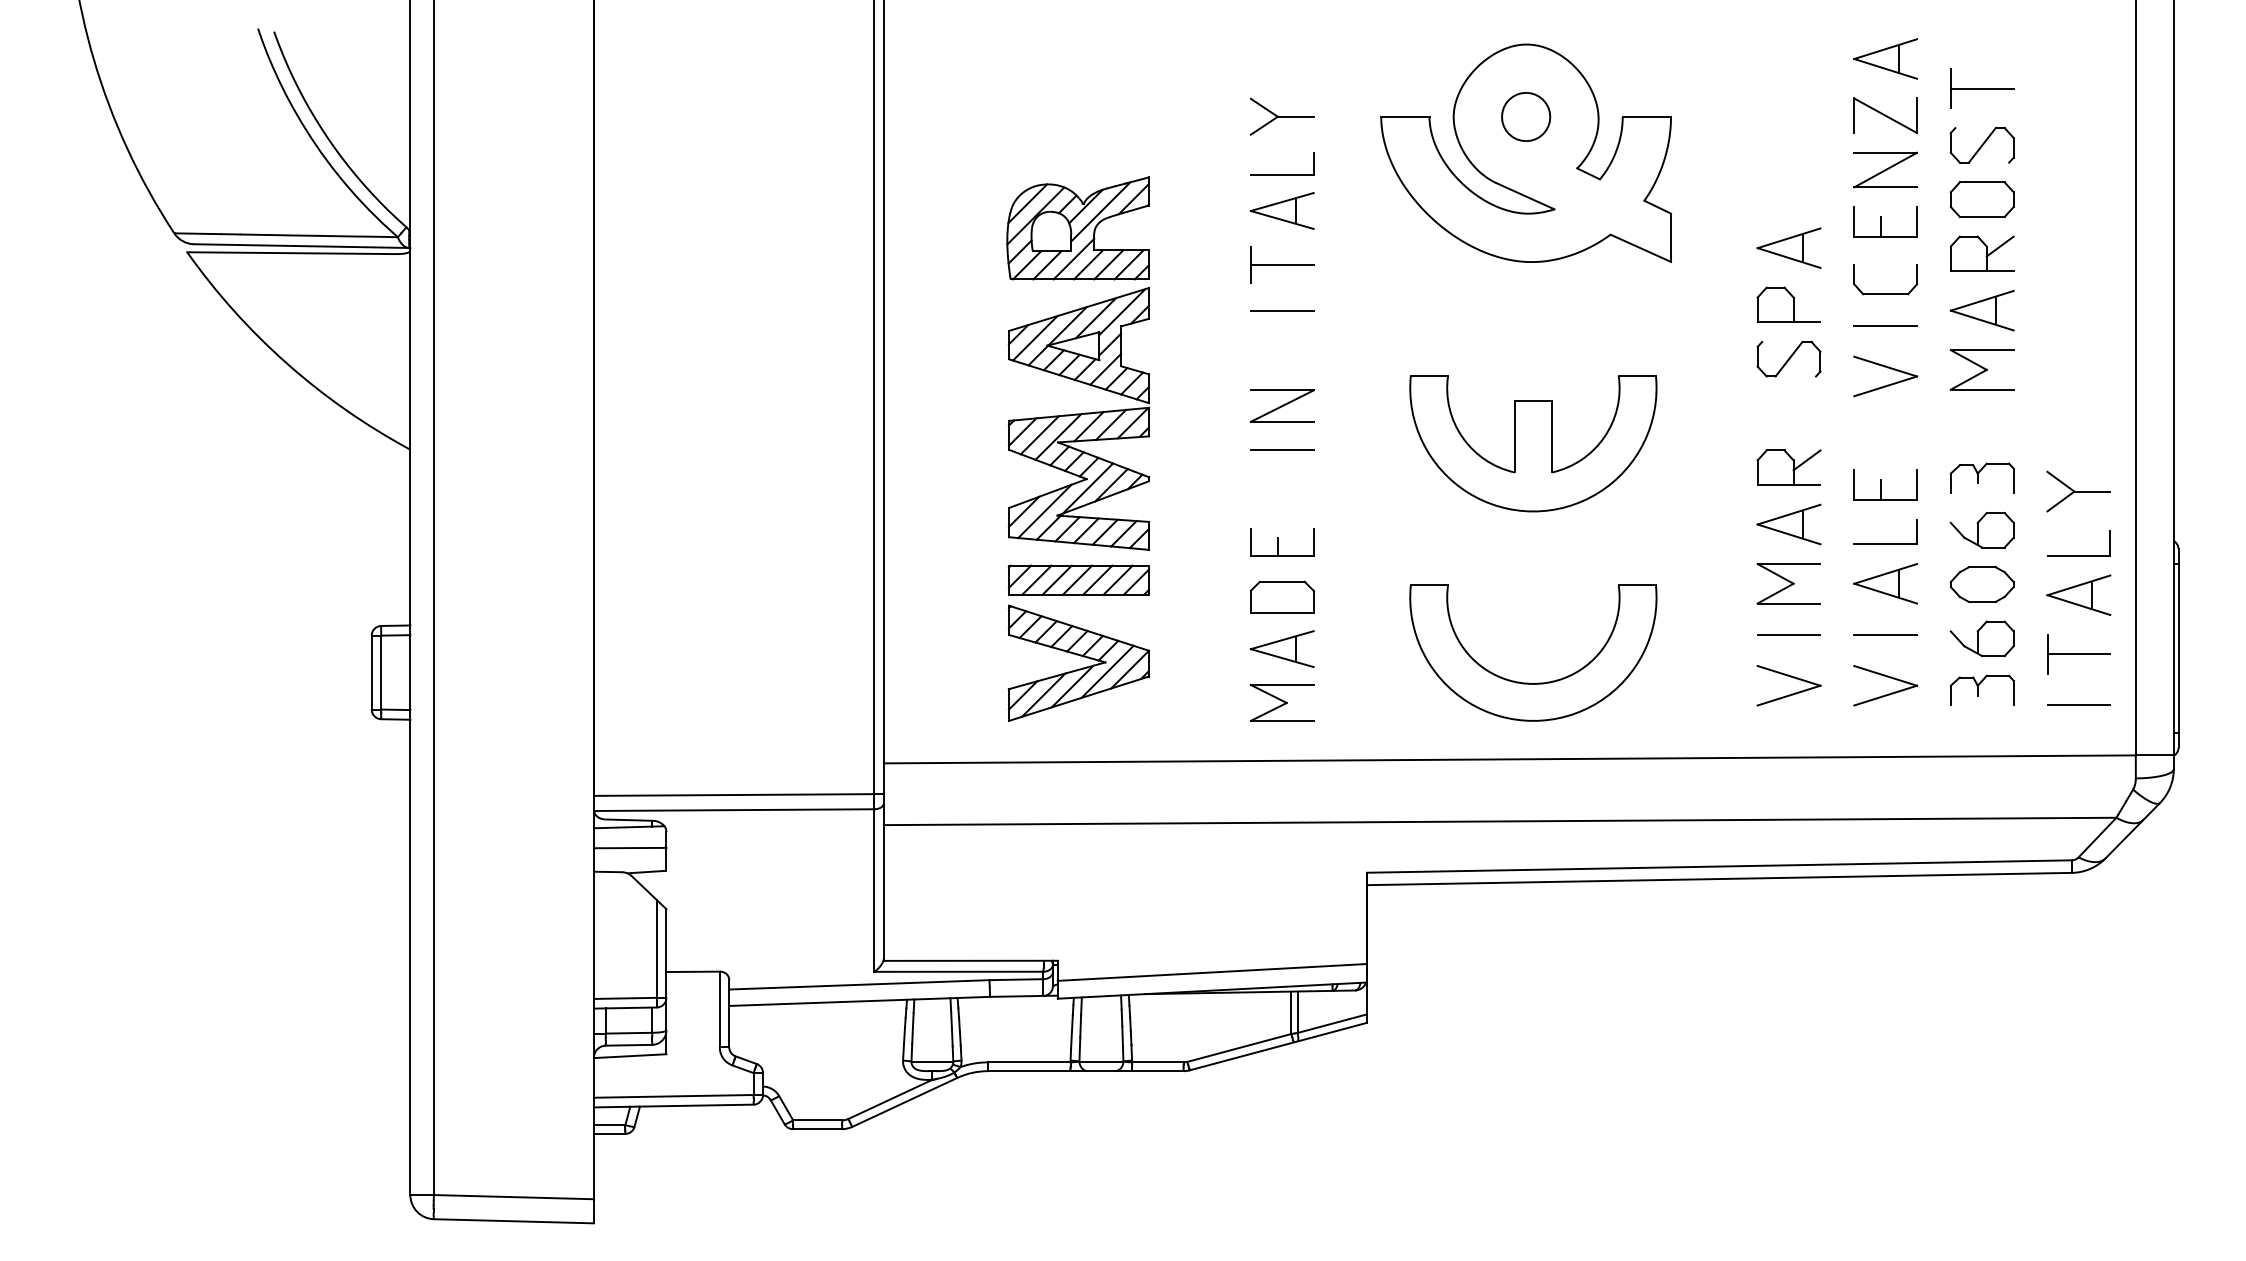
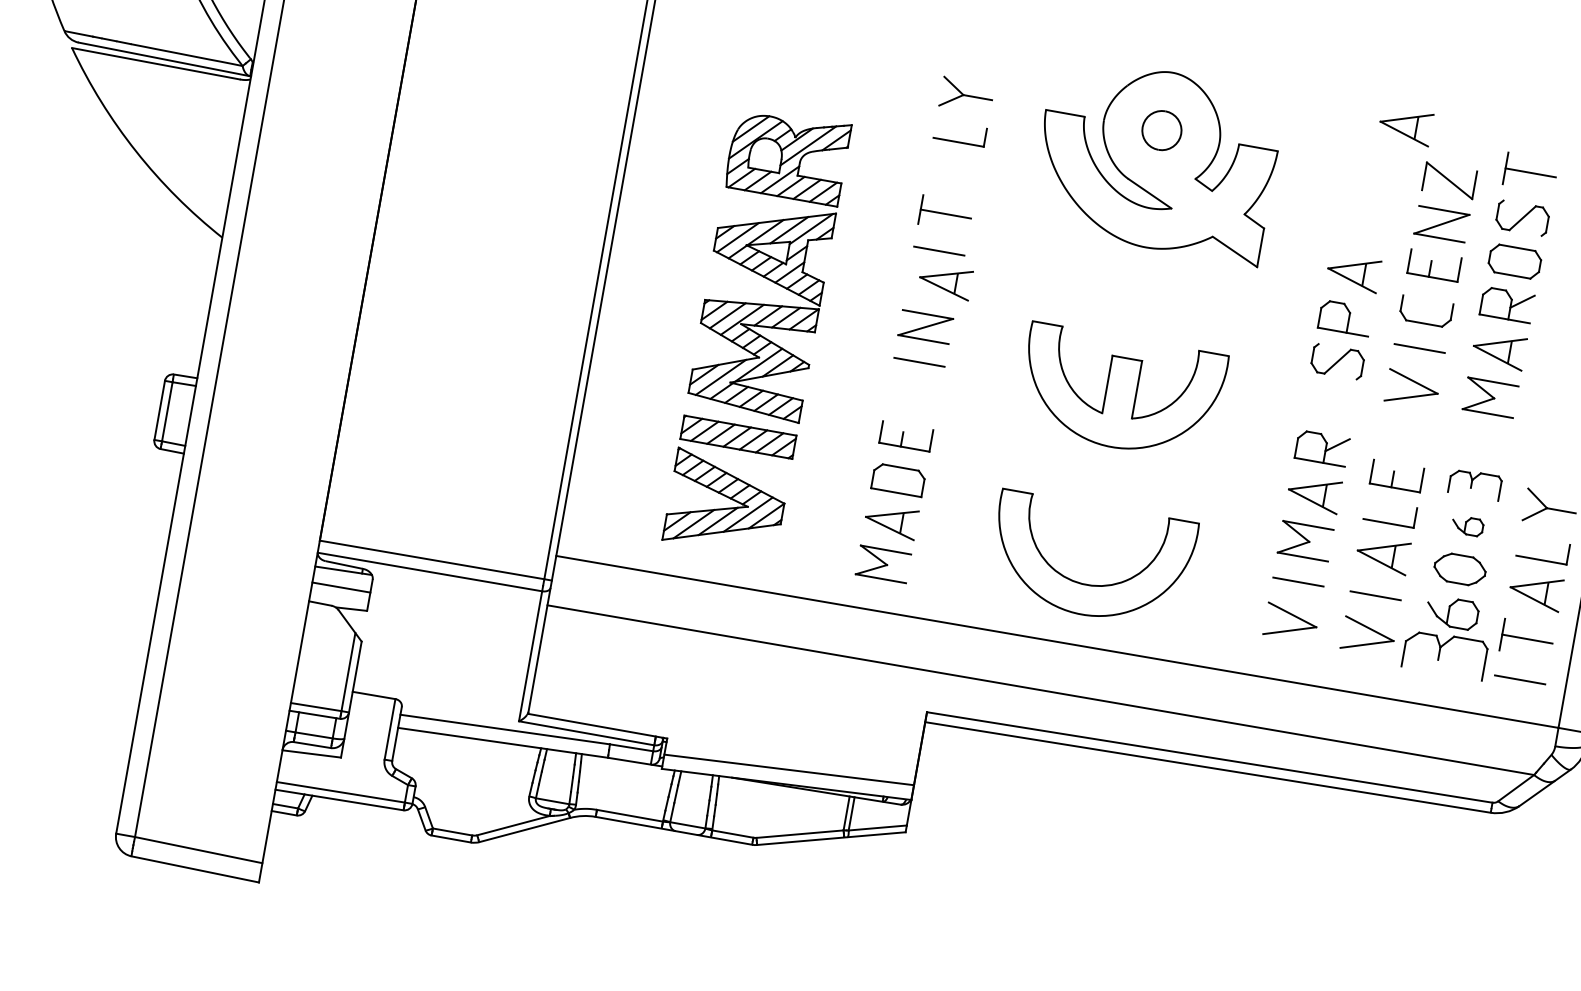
part: (1885, 58) -> (1405, 125), moved
part: (1281, 210) -> (944, 281), moved
part: (1981, 530) -> (1467, 526), size x0.6
part: (1981, 689) -> (1444, 653), size x1.6

